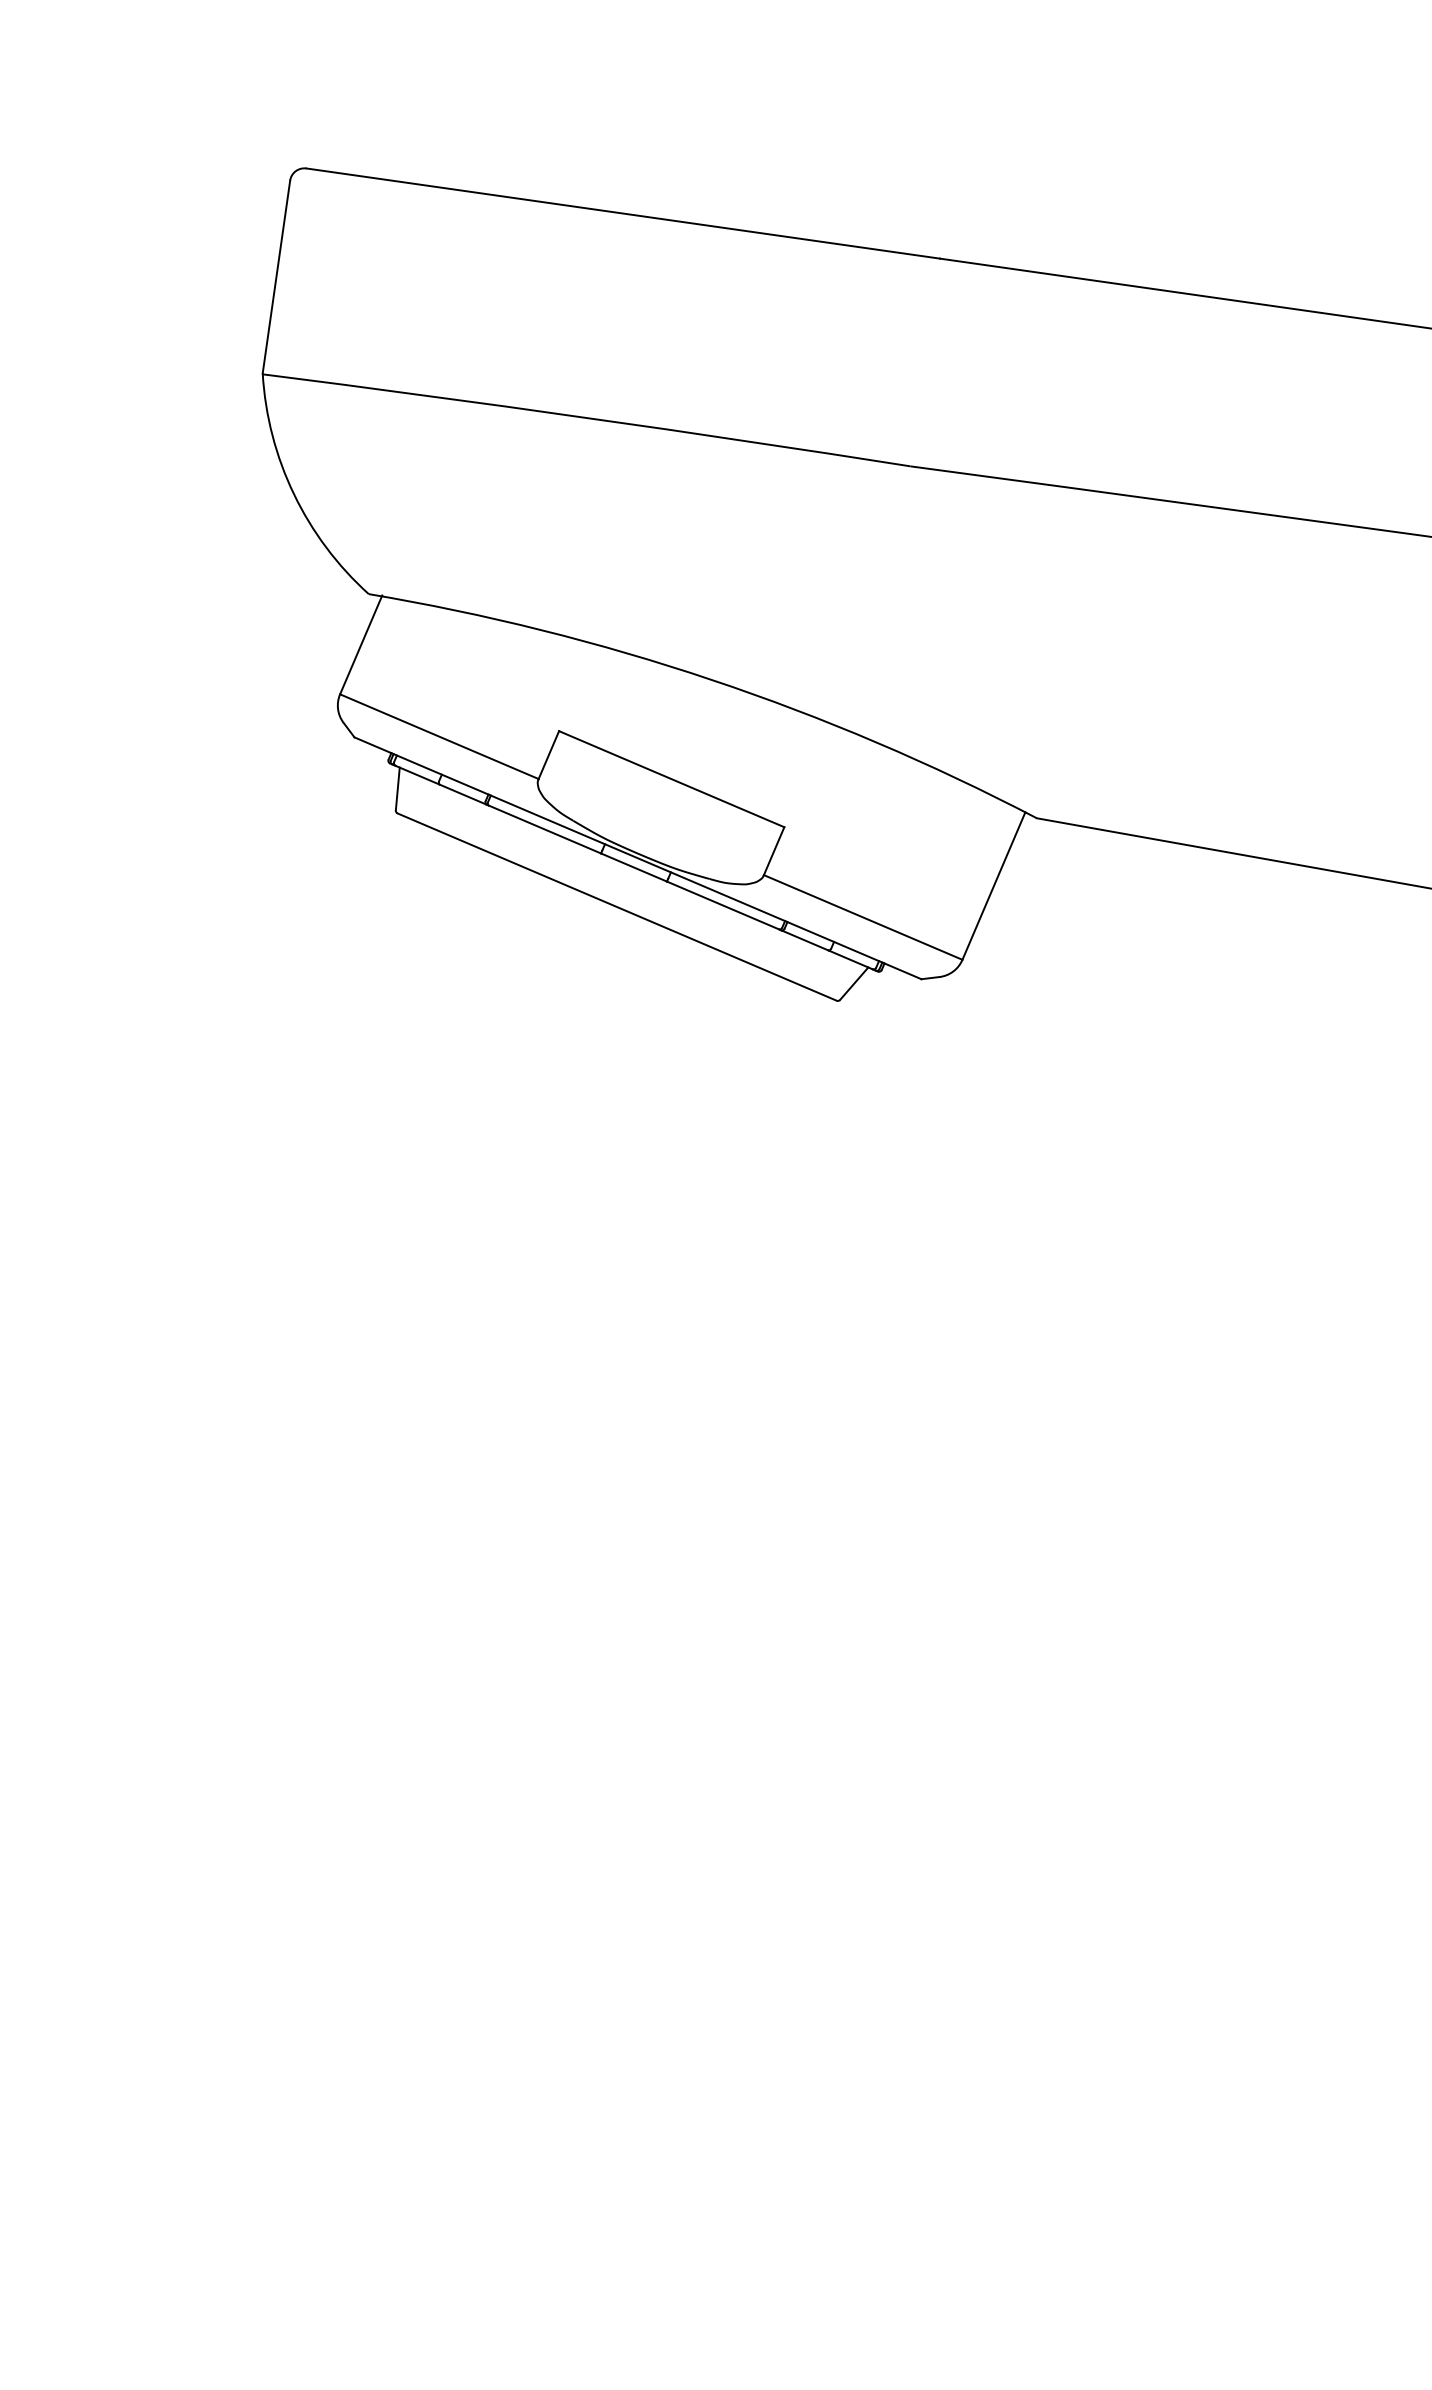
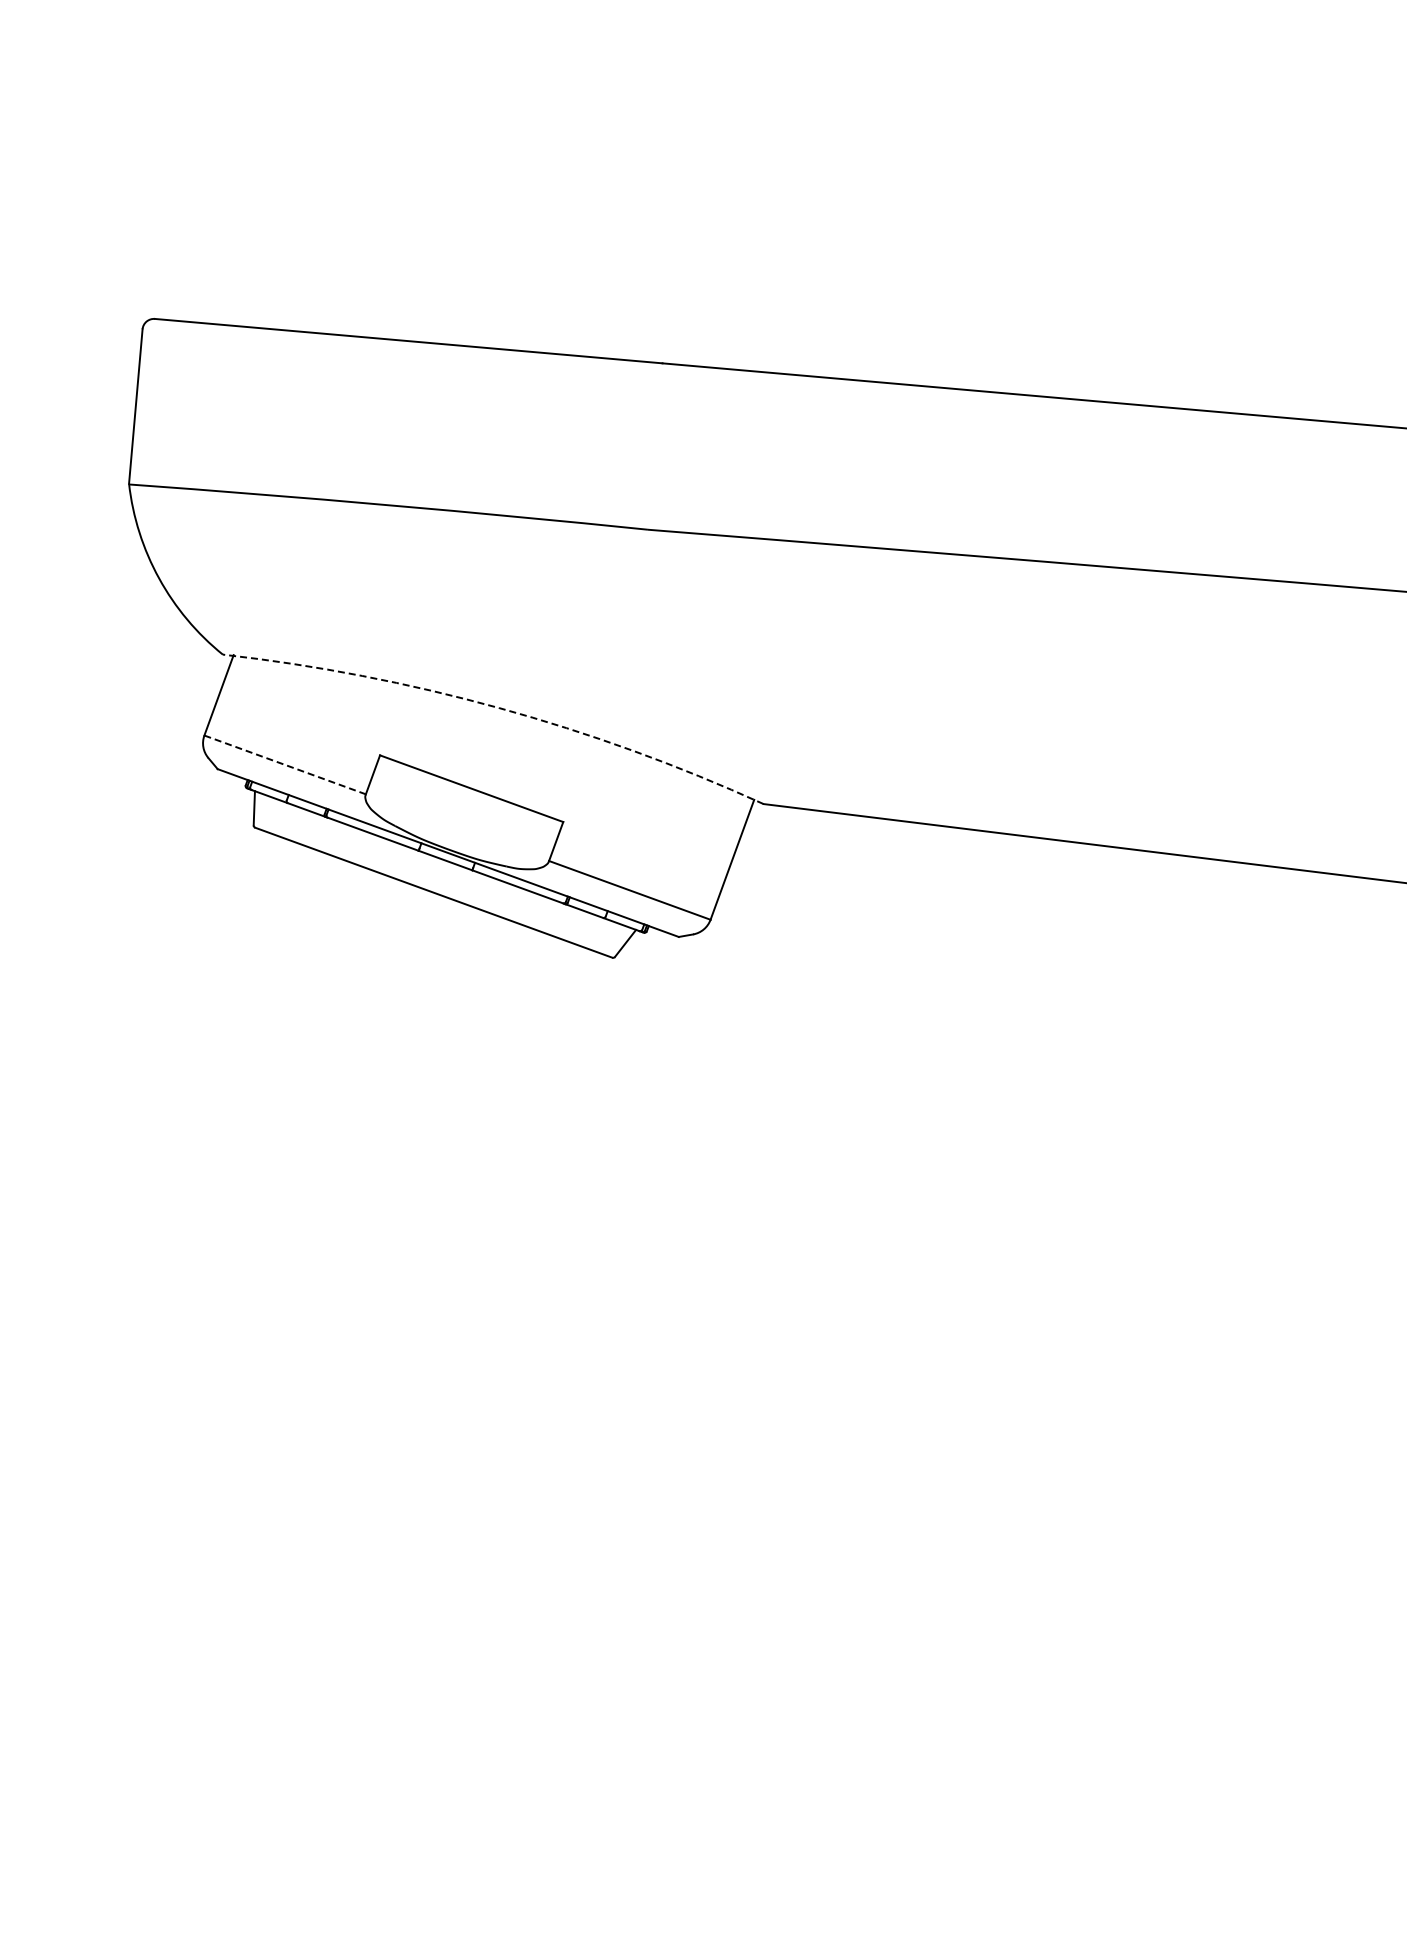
arc: (712, 680) -> (499, 708), solid -> dashed
line: (439, 736) -> (285, 764), solid -> dashed

